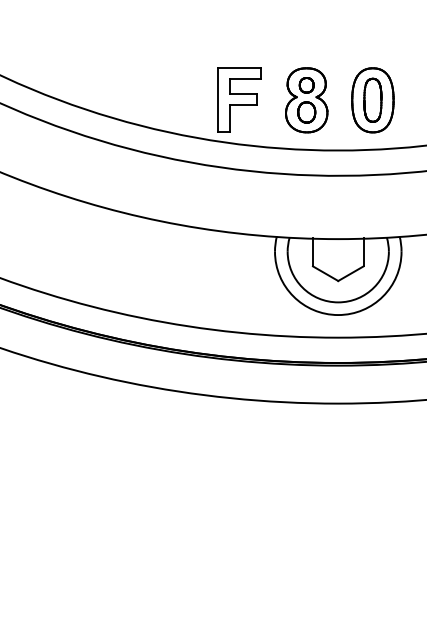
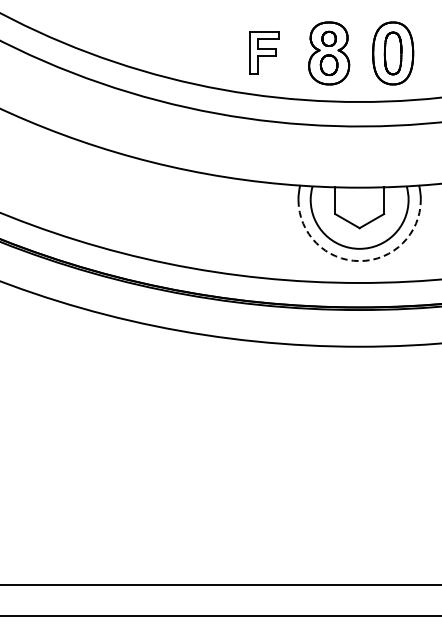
part: (239, 99) -> (264, 52), size x0.7
arc: (338, 315) -> (359, 261), solid -> dashed

